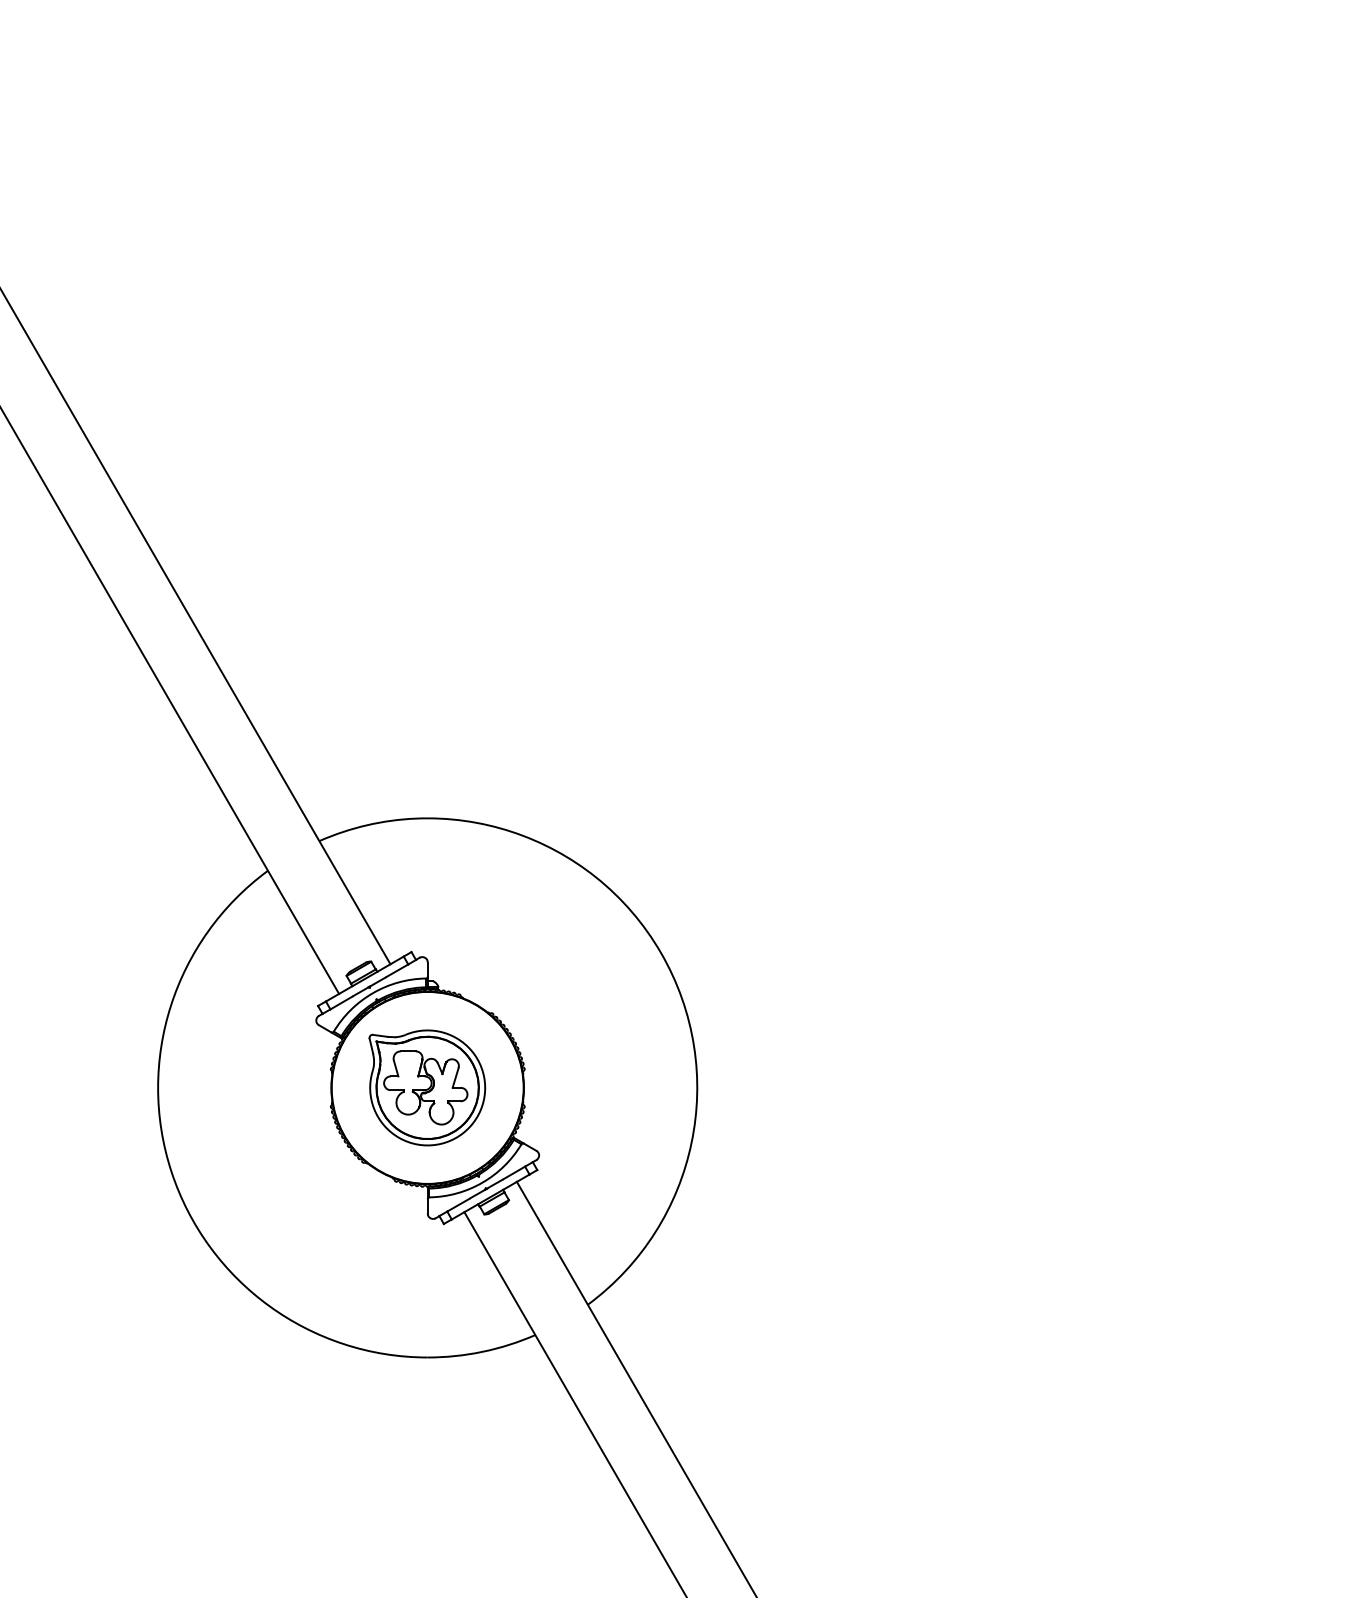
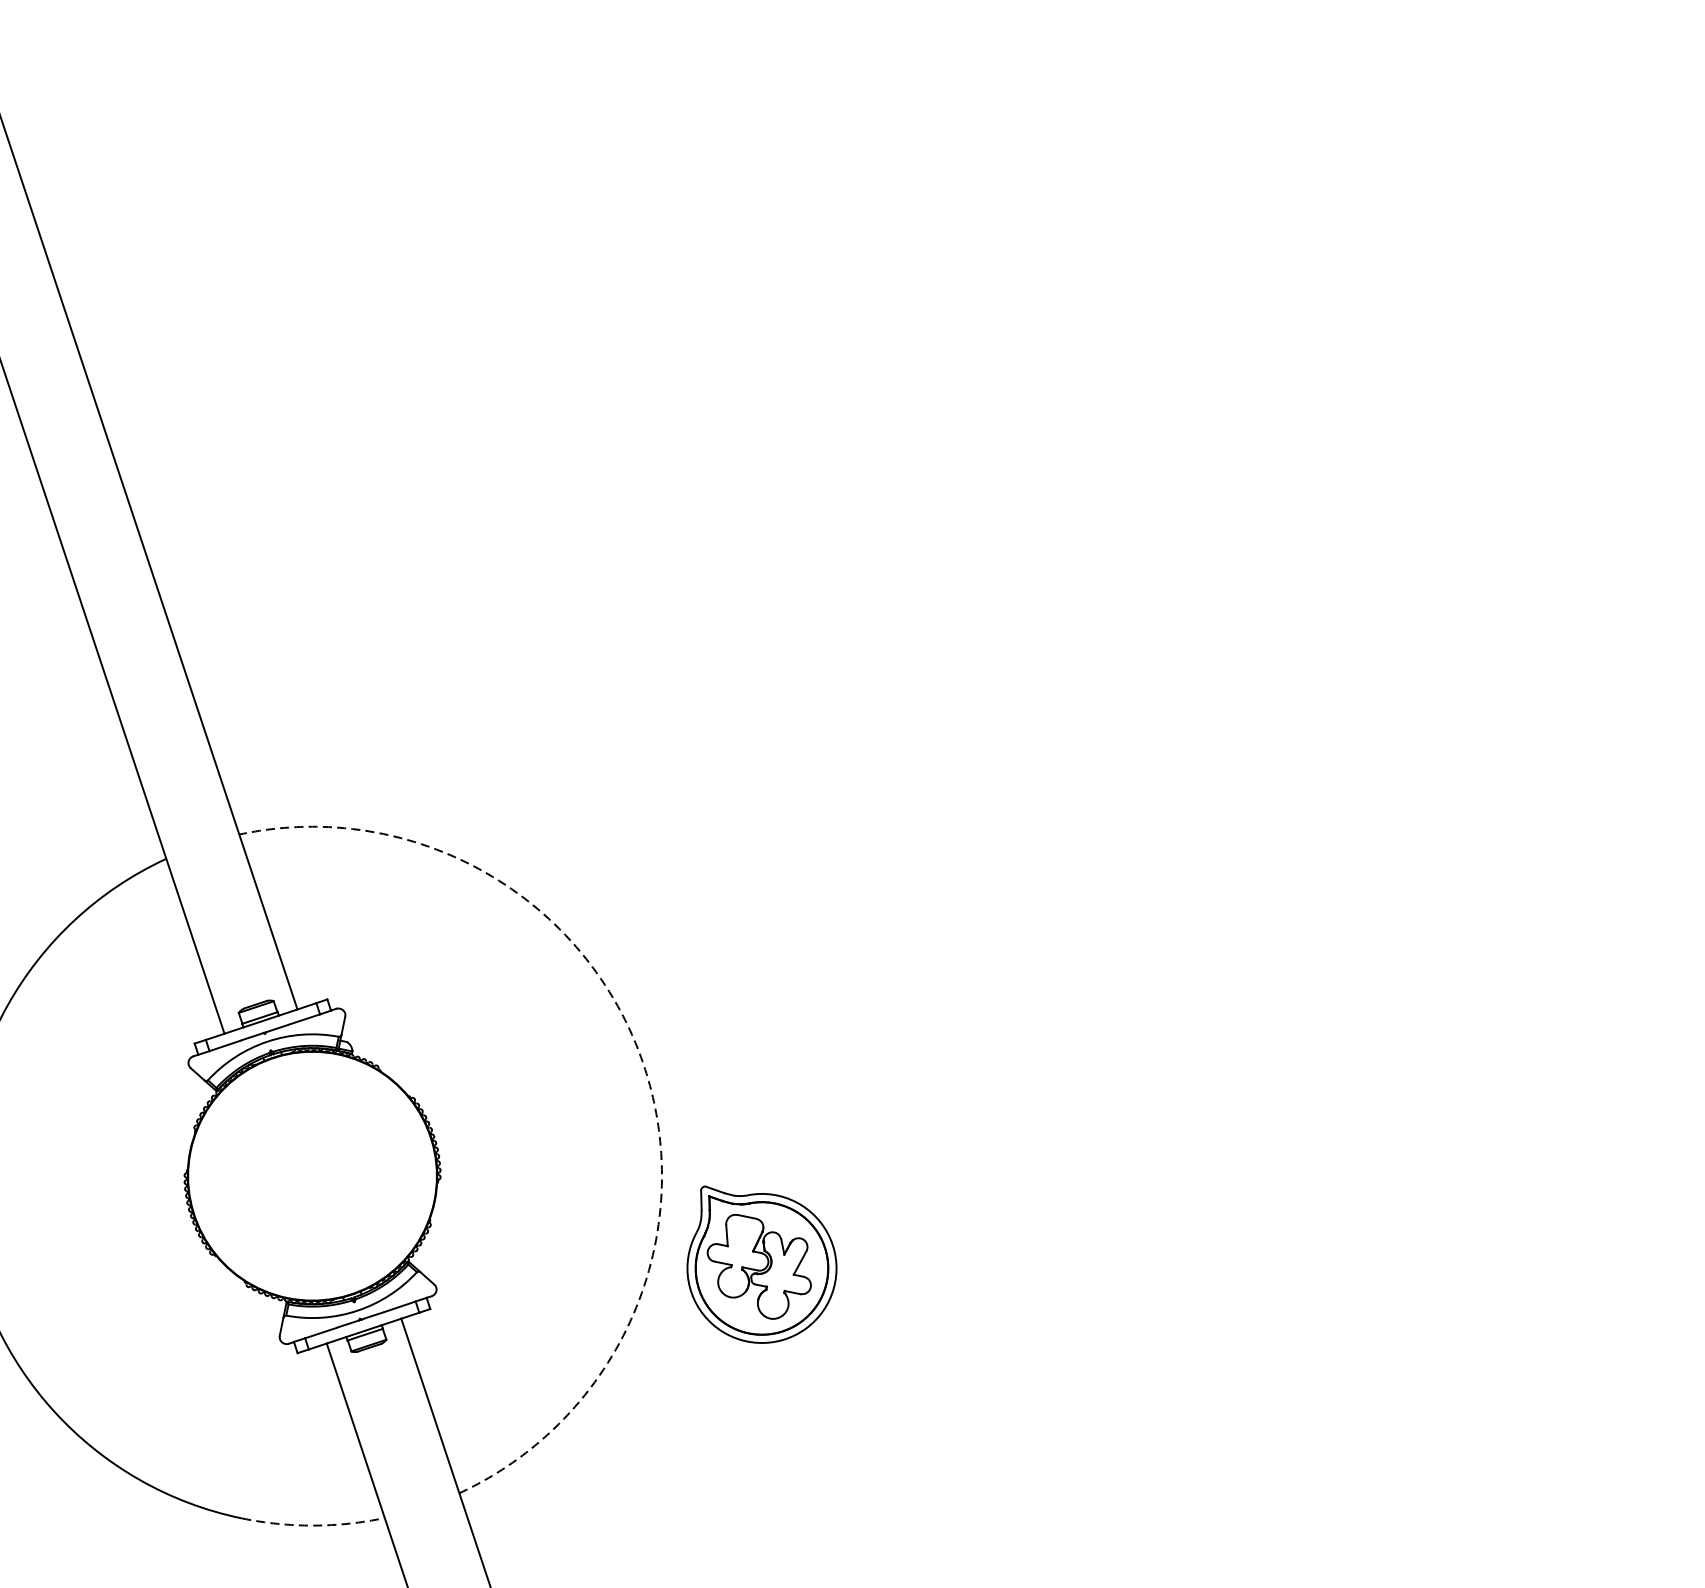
arc: (660, 952) -> (643, 1064), solid -> dashed
part: (427, 1087) -> (761, 1267), moved
arc: (482, 1351) -> (313, 1525), solid -> dashed

